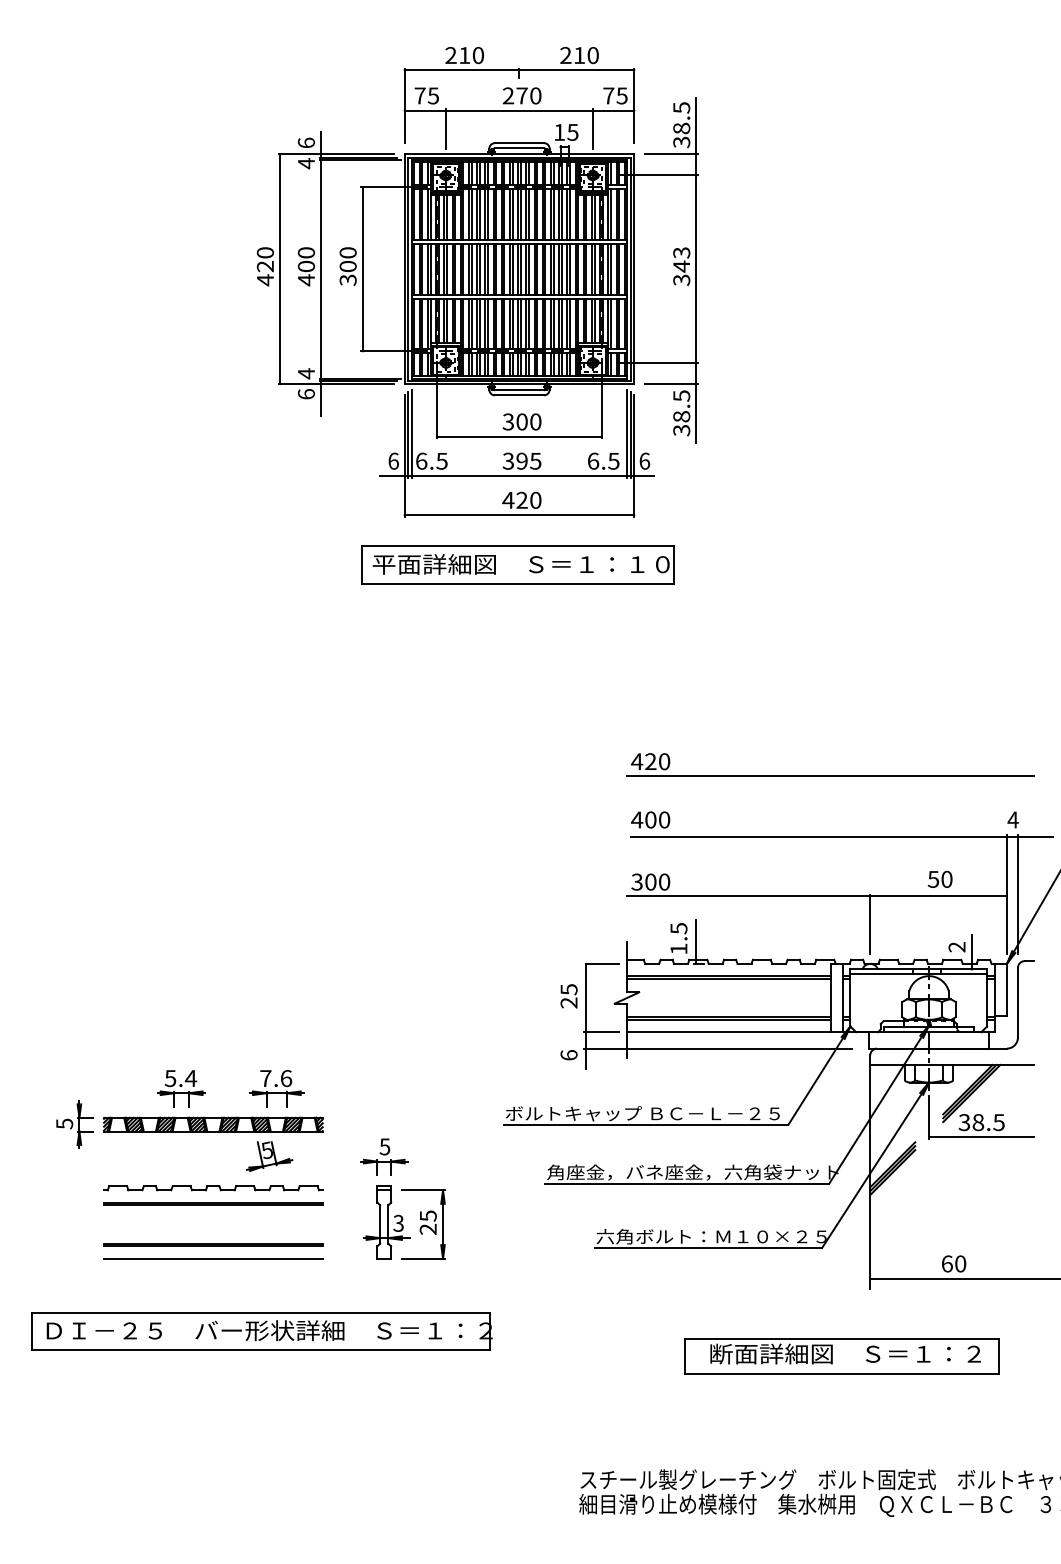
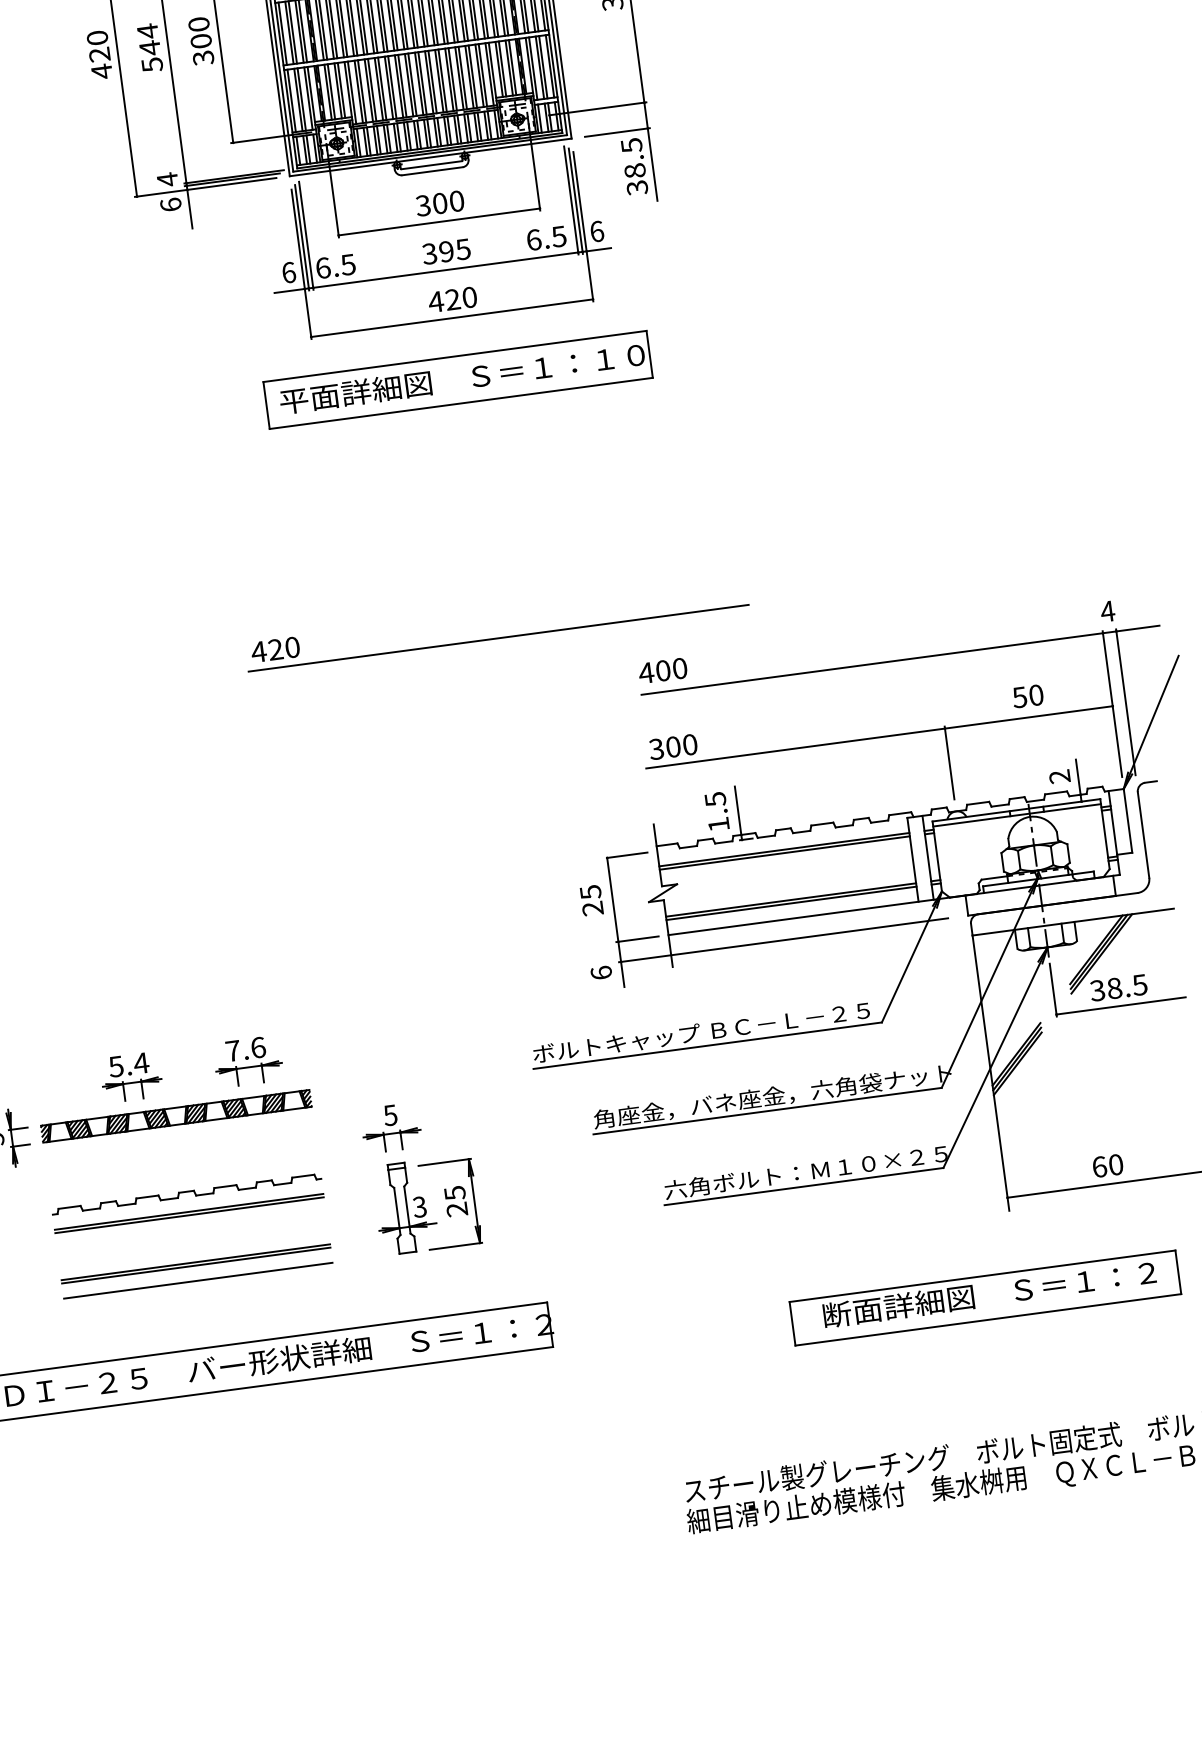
text: (306, 266) -> (150, 48), 400 -> 544
part: (830, 775) -> (498, 637), moved
part: (269, 1156) -> (250, 1146), removed

